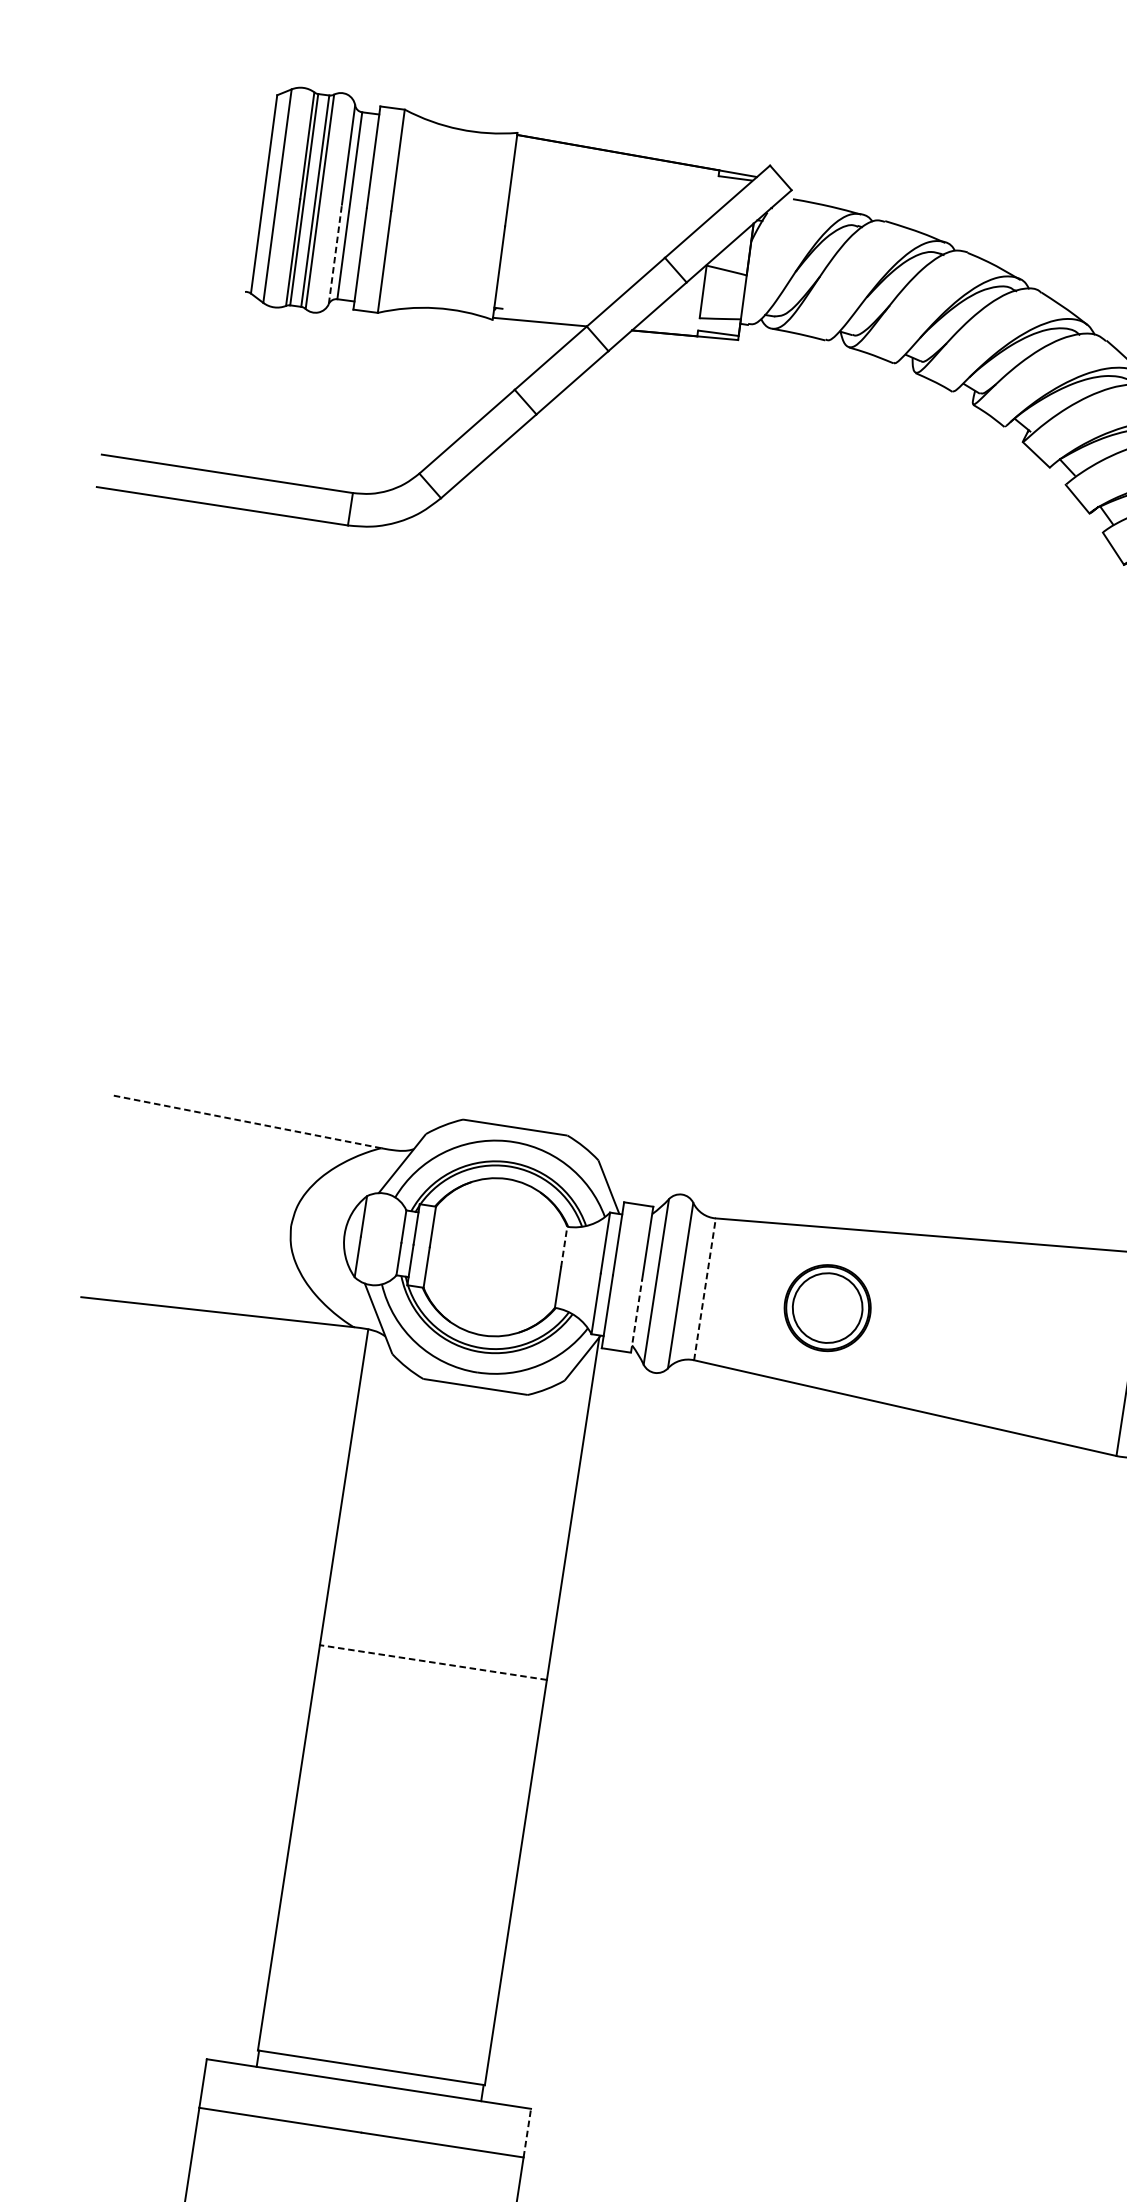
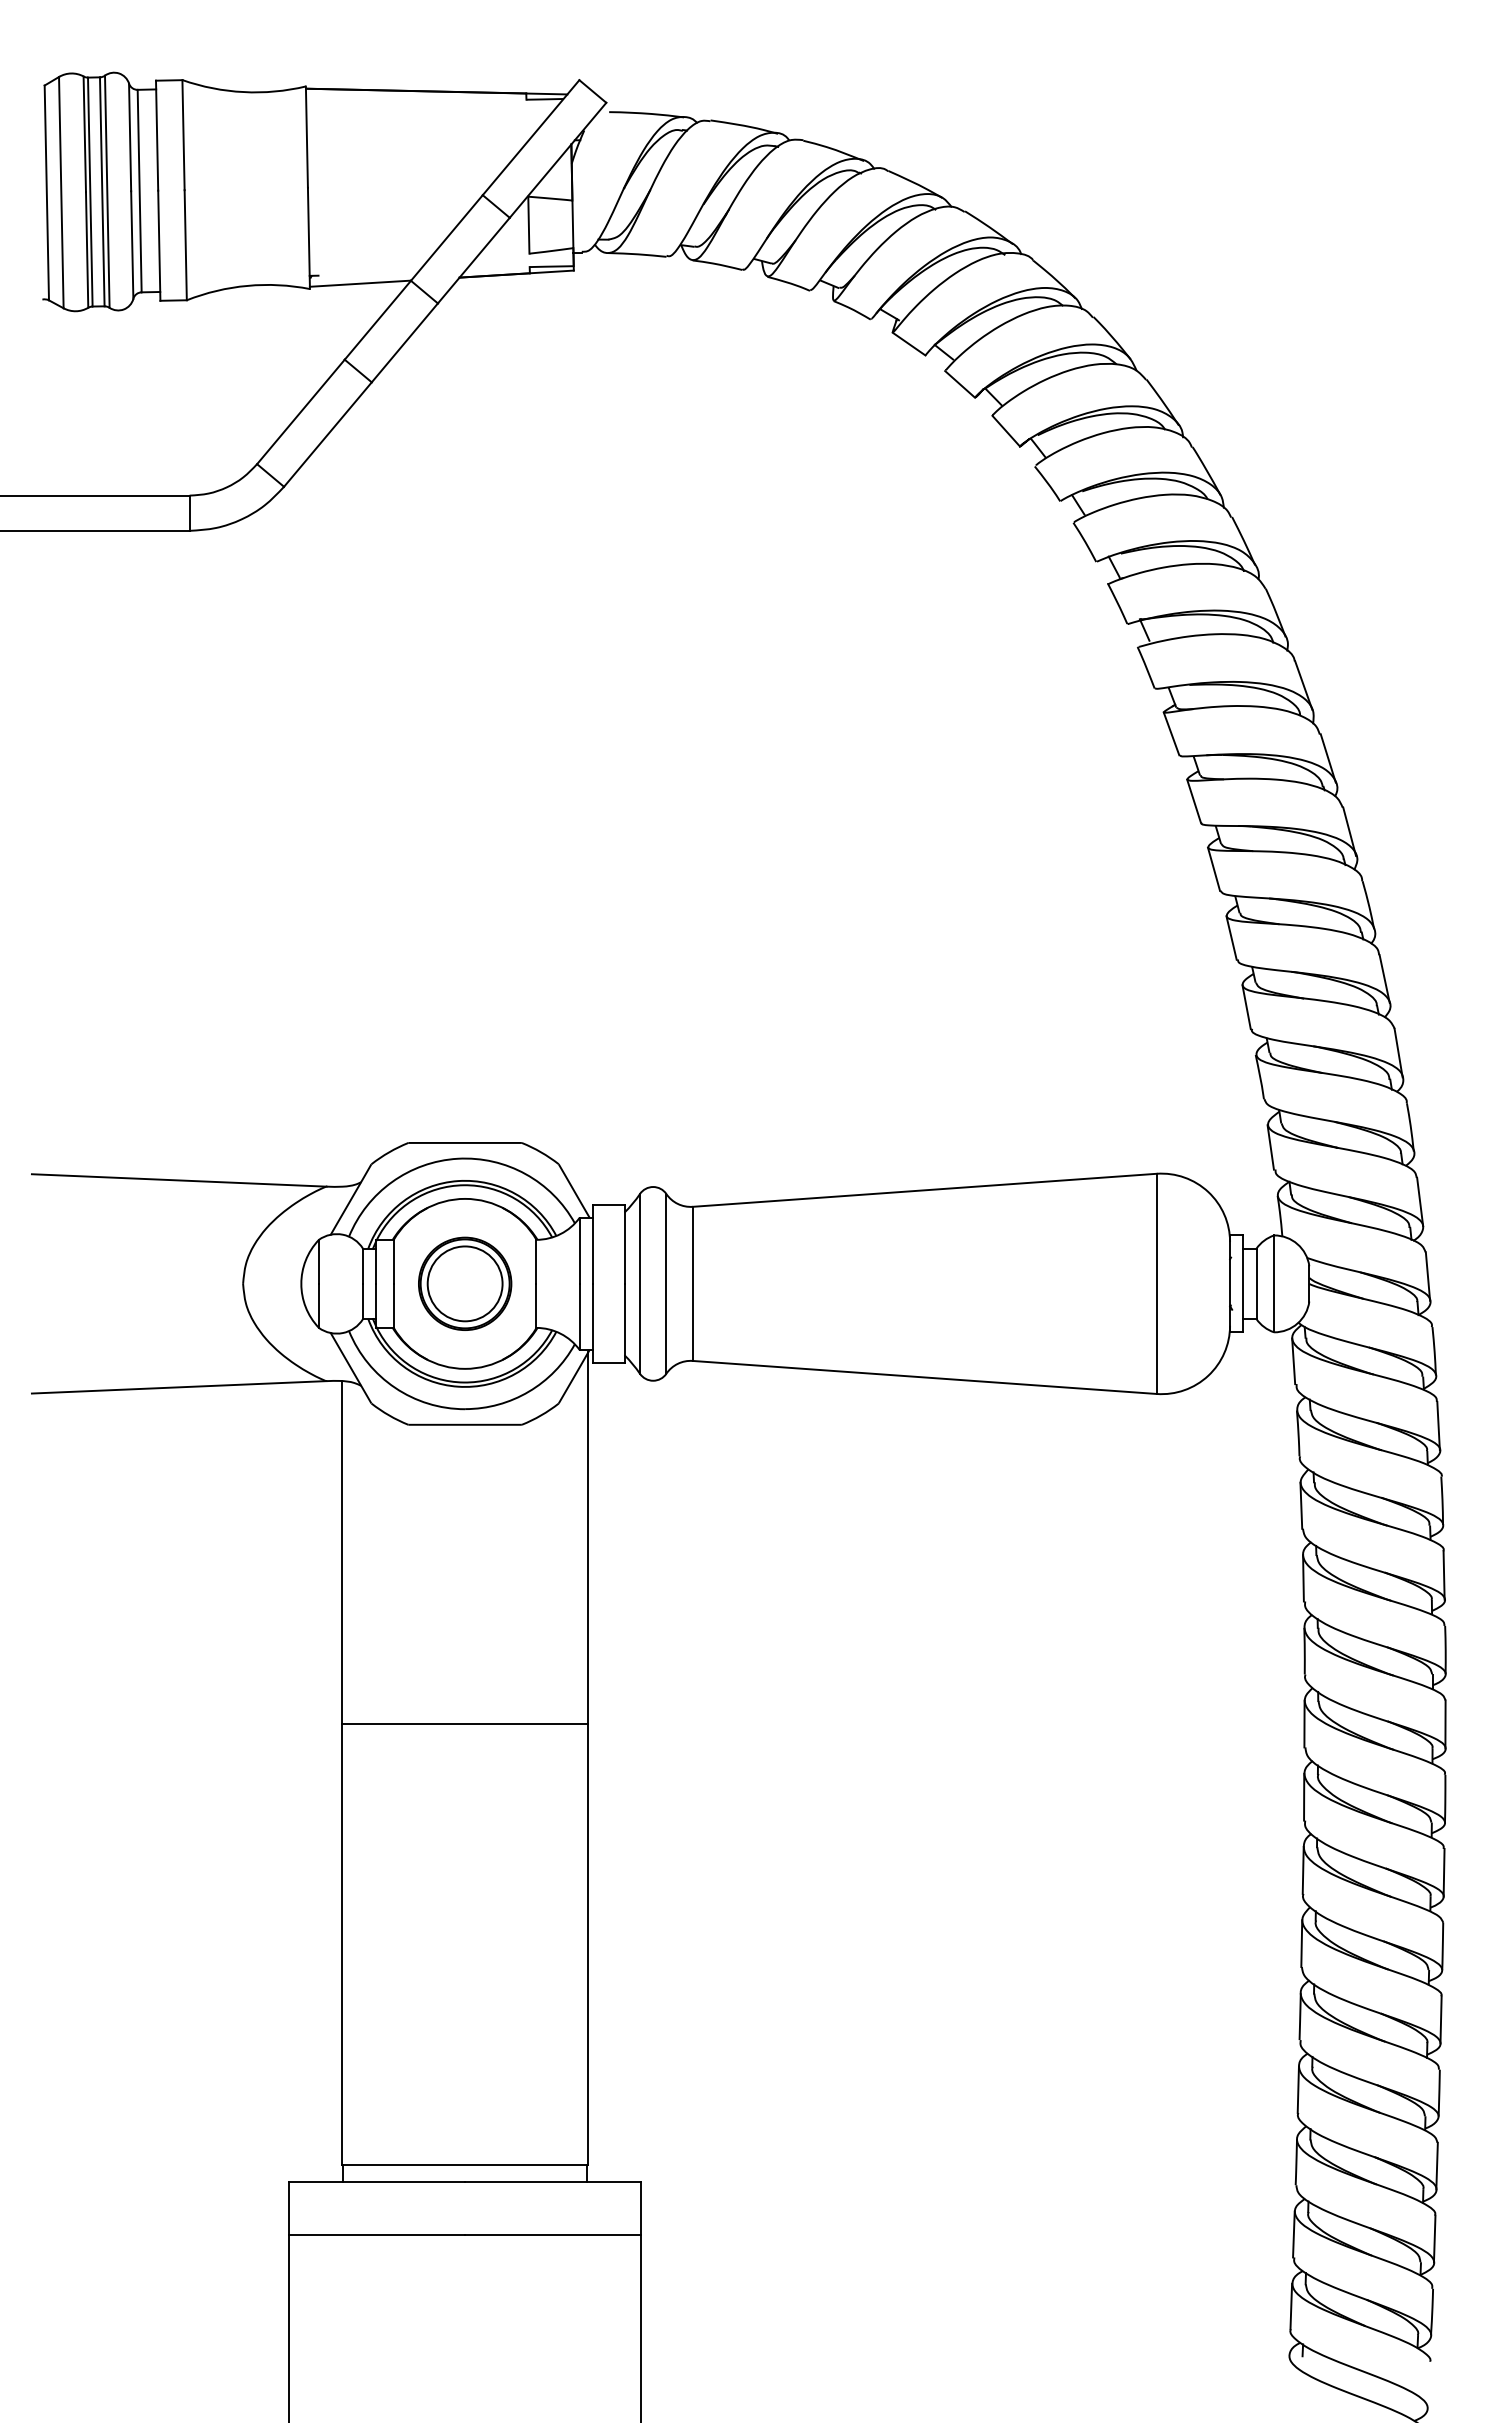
line: (335, 254) -> (132, 245), dashed -> solid
line: (246, 1121) -> (178, 1180), dashed -> solid
line: (564, 1246) -> (536, 1261), dashed -> solid
line: (704, 1288) -> (692, 1283), dashed -> solid
part: (828, 1307) -> (465, 1283), moved
line: (636, 1316) -> (624, 1323), dashed -> solid
line: (432, 1662) -> (464, 1724), dashed -> solid
line: (527, 2133) -> (641, 2208), dashed -> solid

